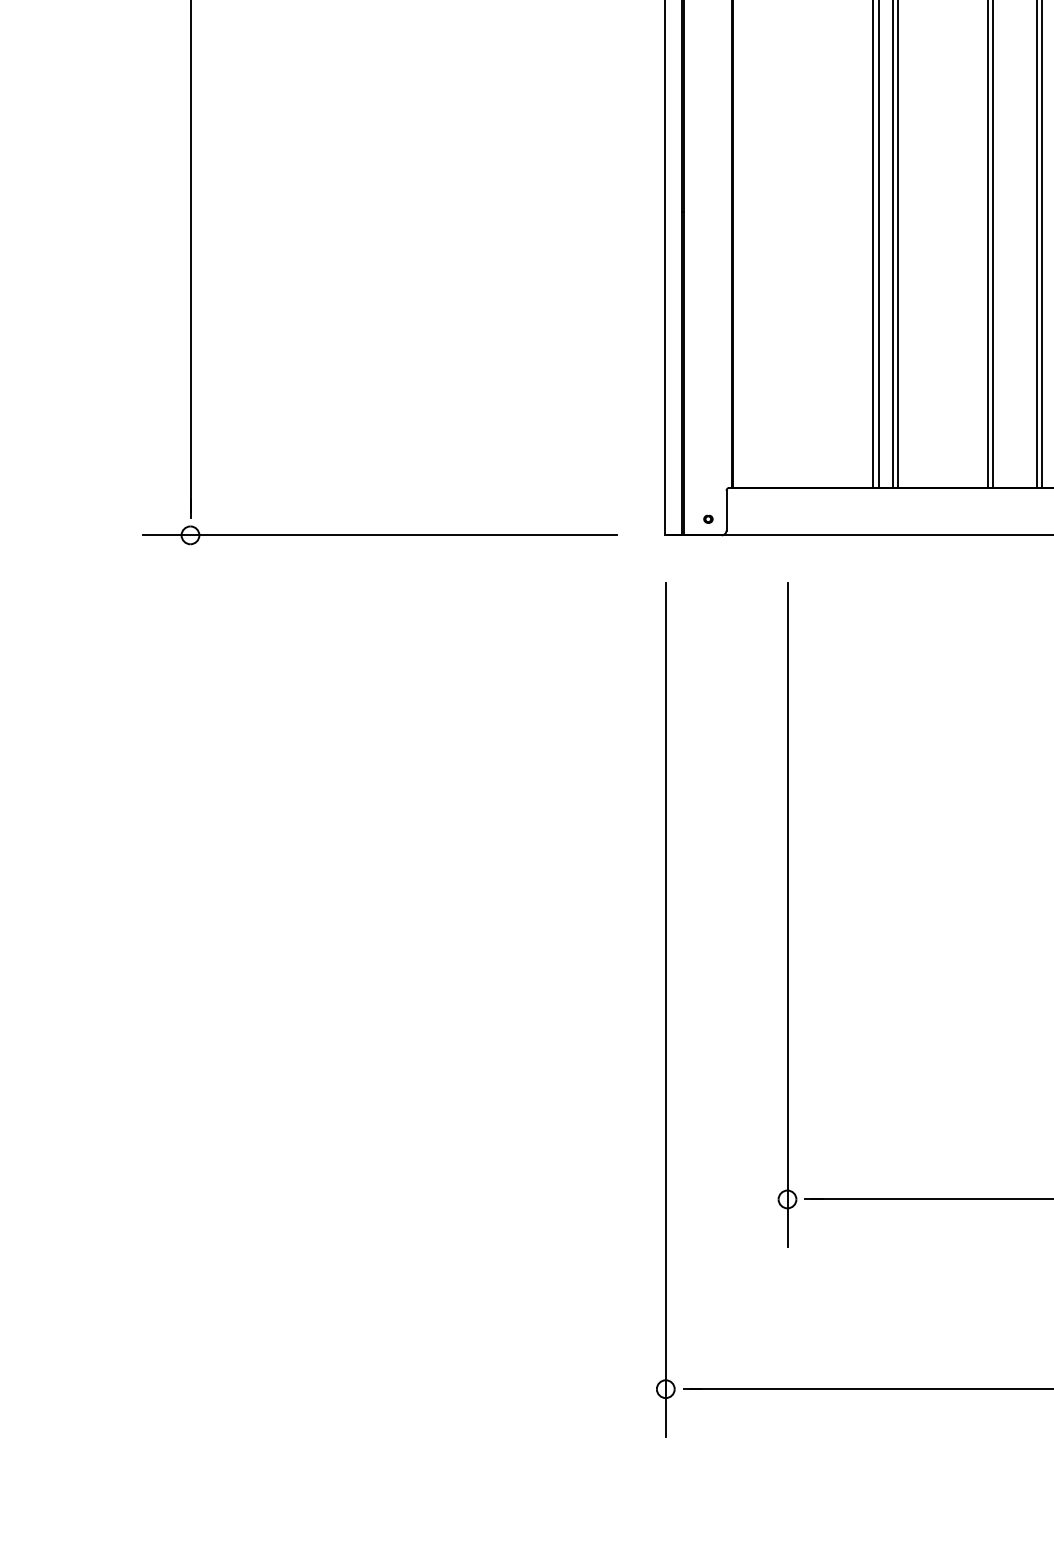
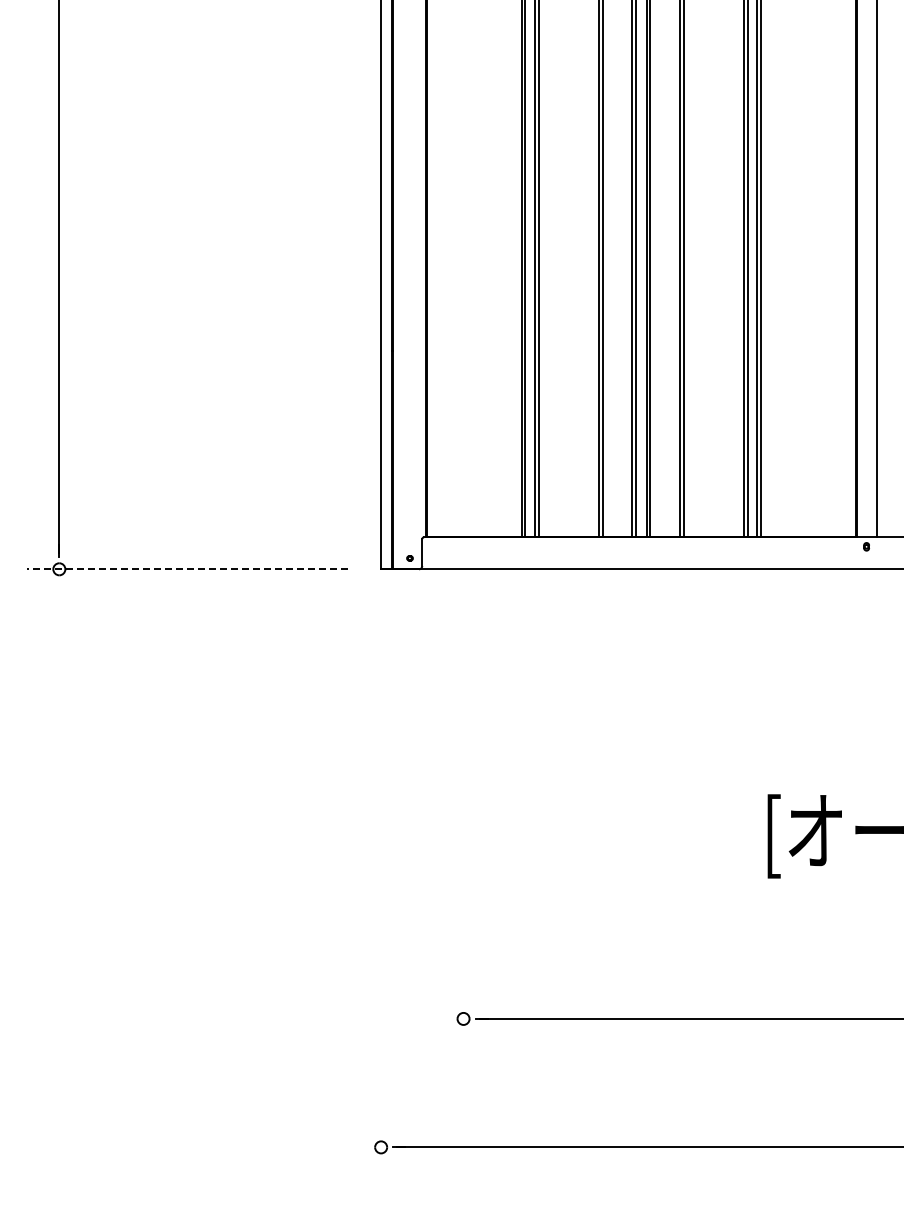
line: (379, 535) -> (187, 569), solid -> dashed
line: (787, 915) -> (463, 826), removed
line: (666, 1009) -> (381, 890), removed

